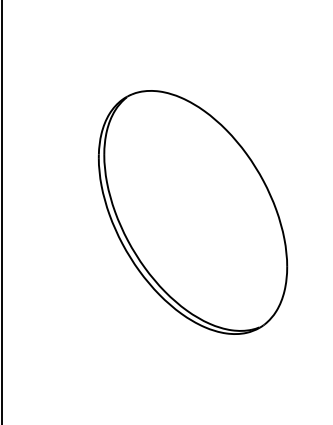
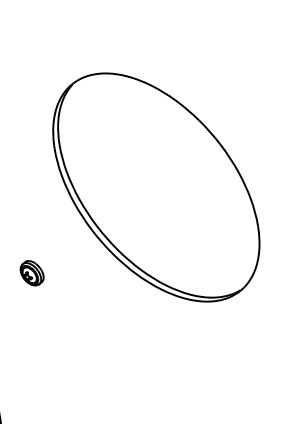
part: (56, 276) -> (31, 272), added

